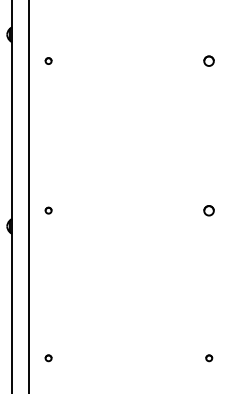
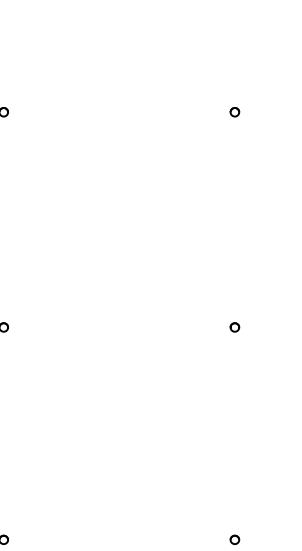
part: (209, 60) -> (235, 111), size x0.62
part: (209, 210) -> (235, 327), size x0.62

